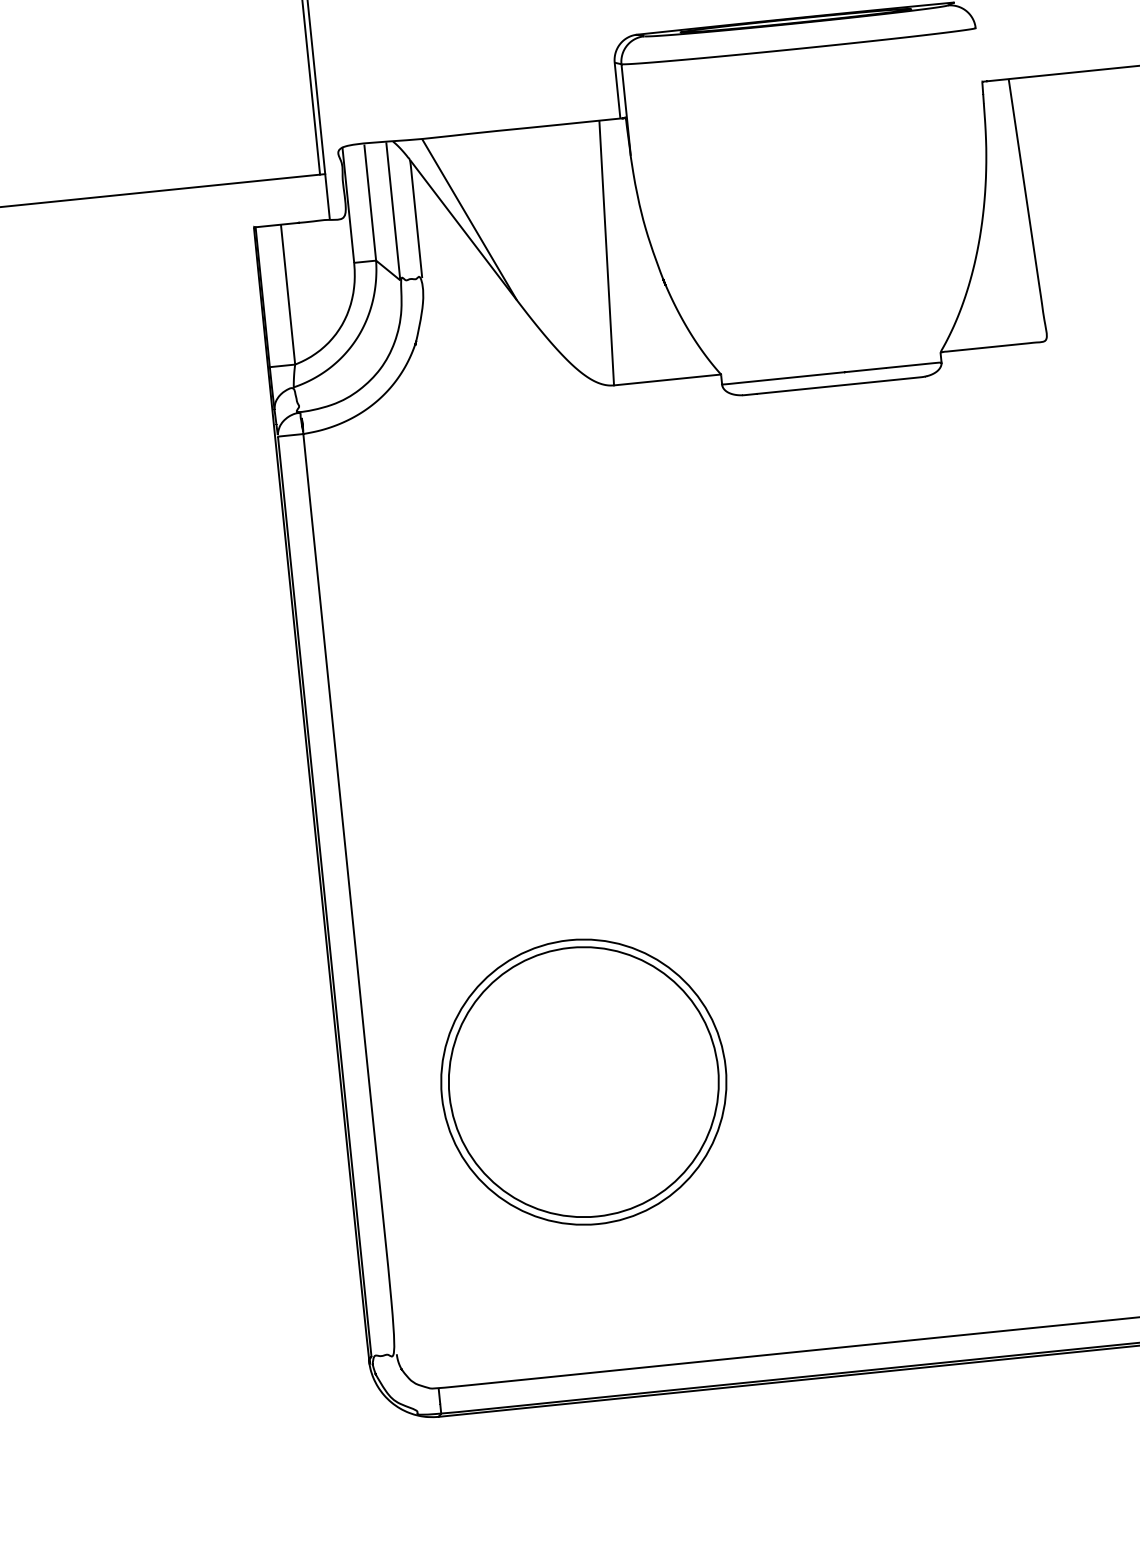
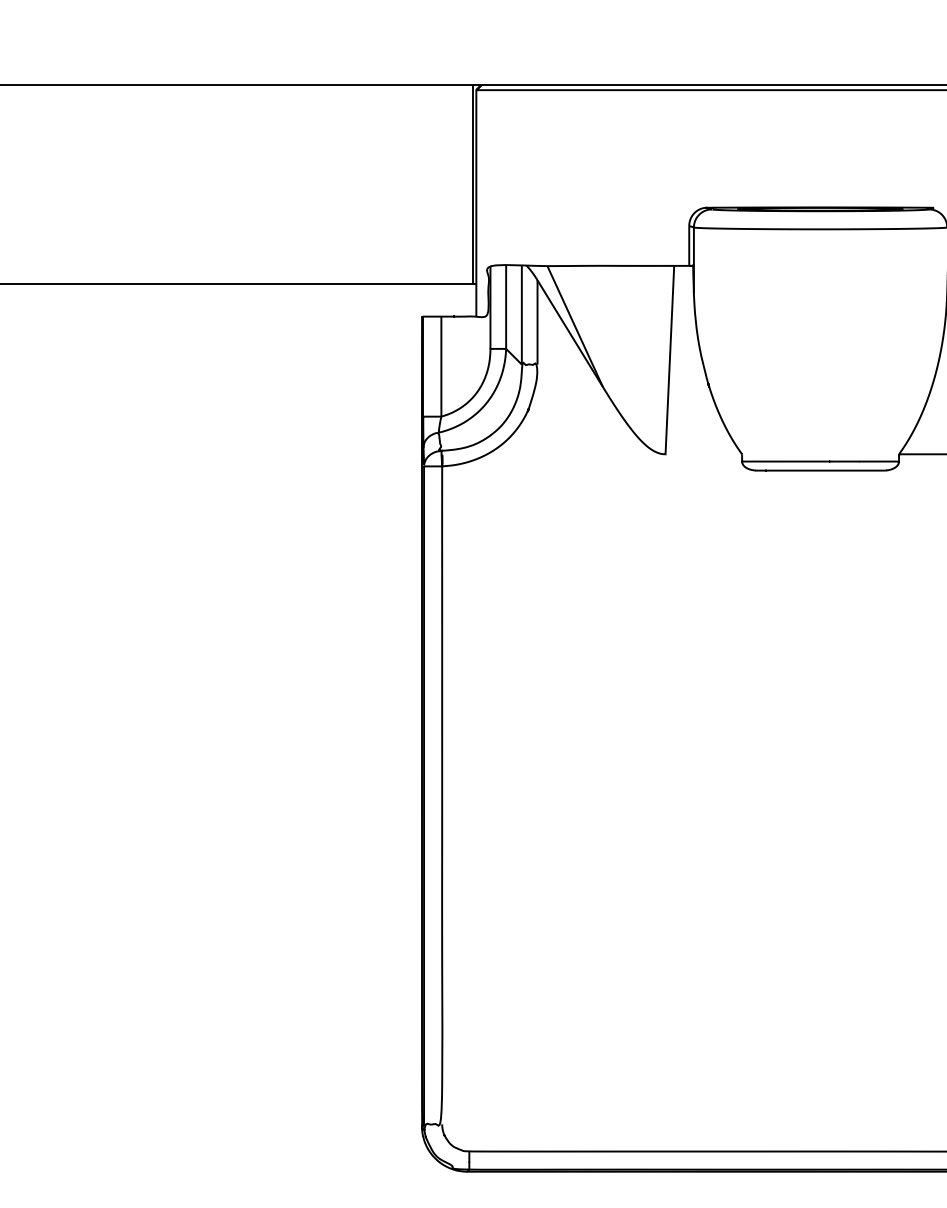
line: (667, 380) -> (703, 454), removed
part: (582, 1081) -> (593, 944), removed

